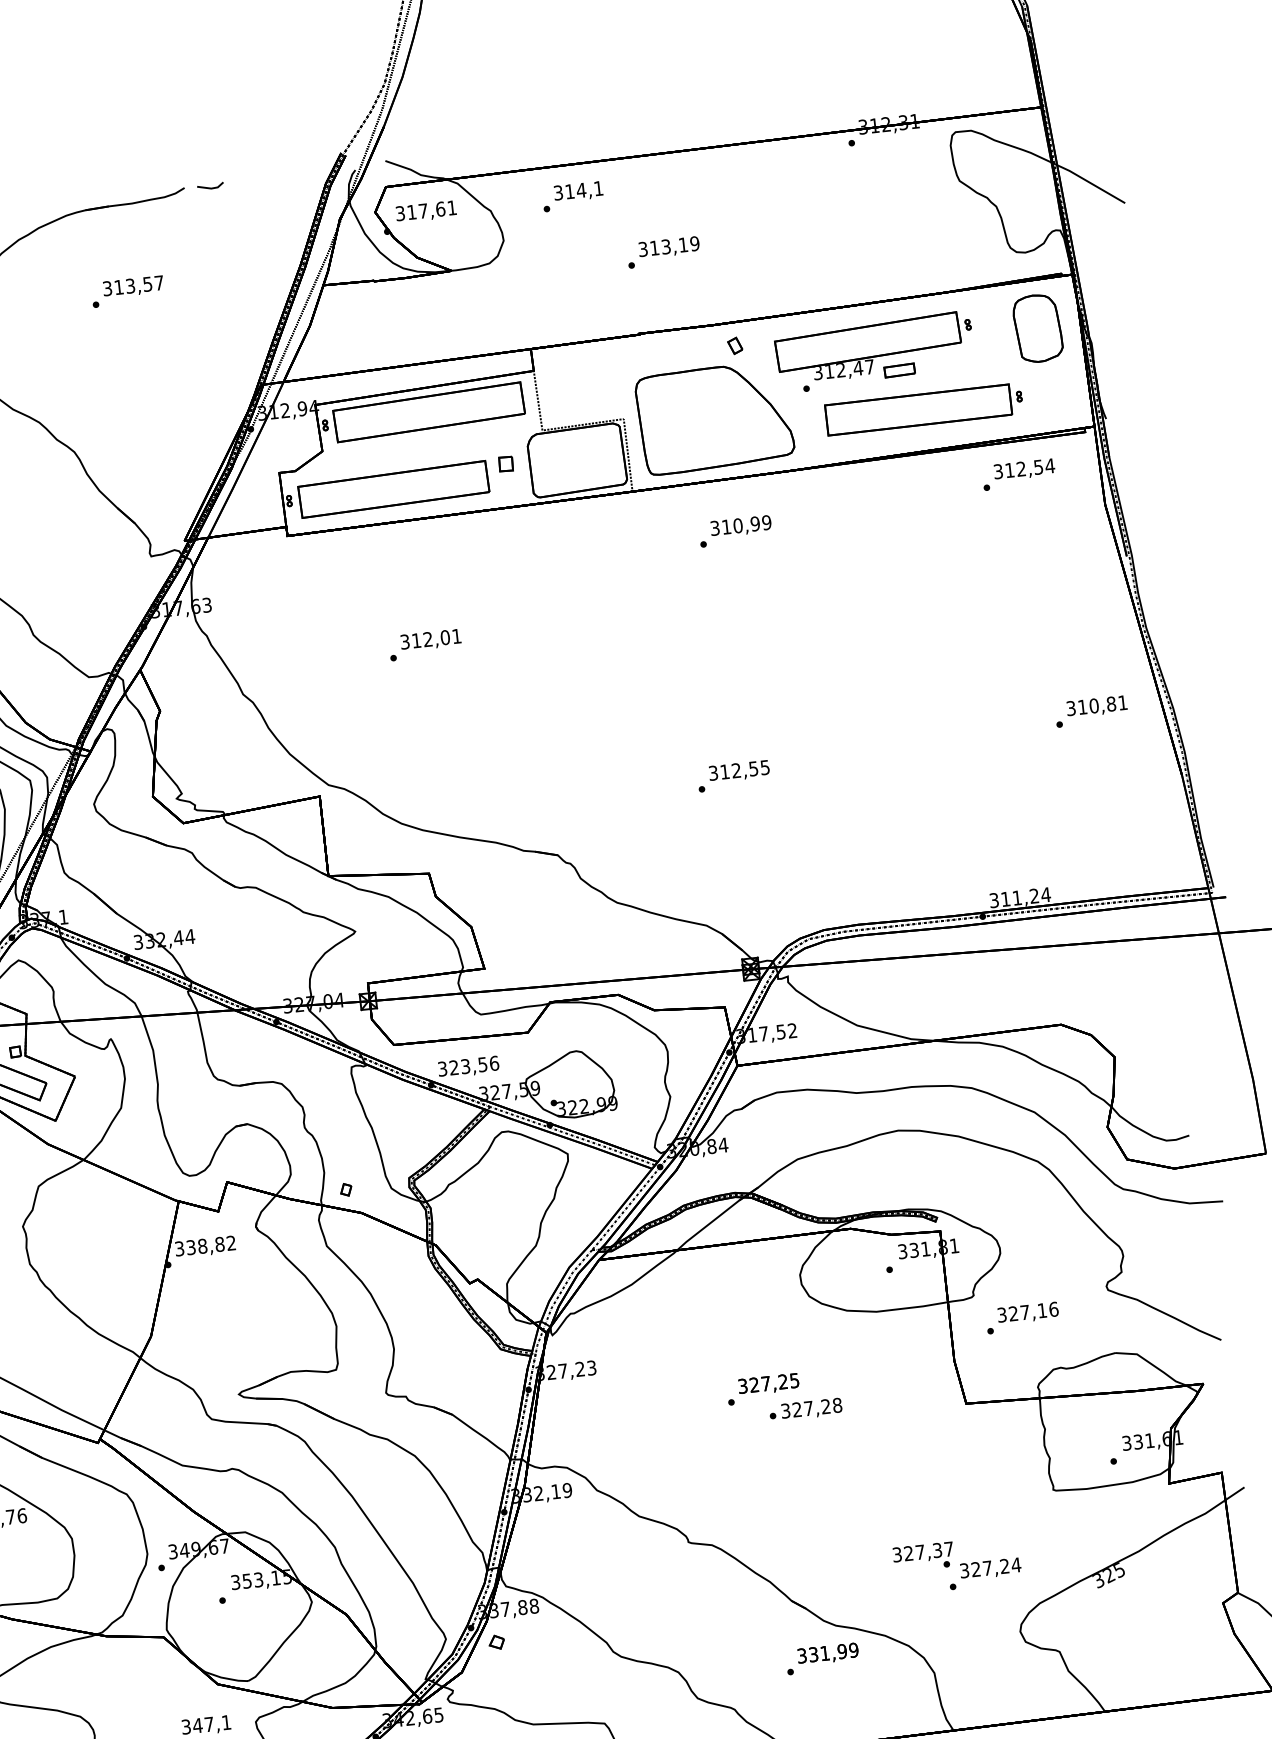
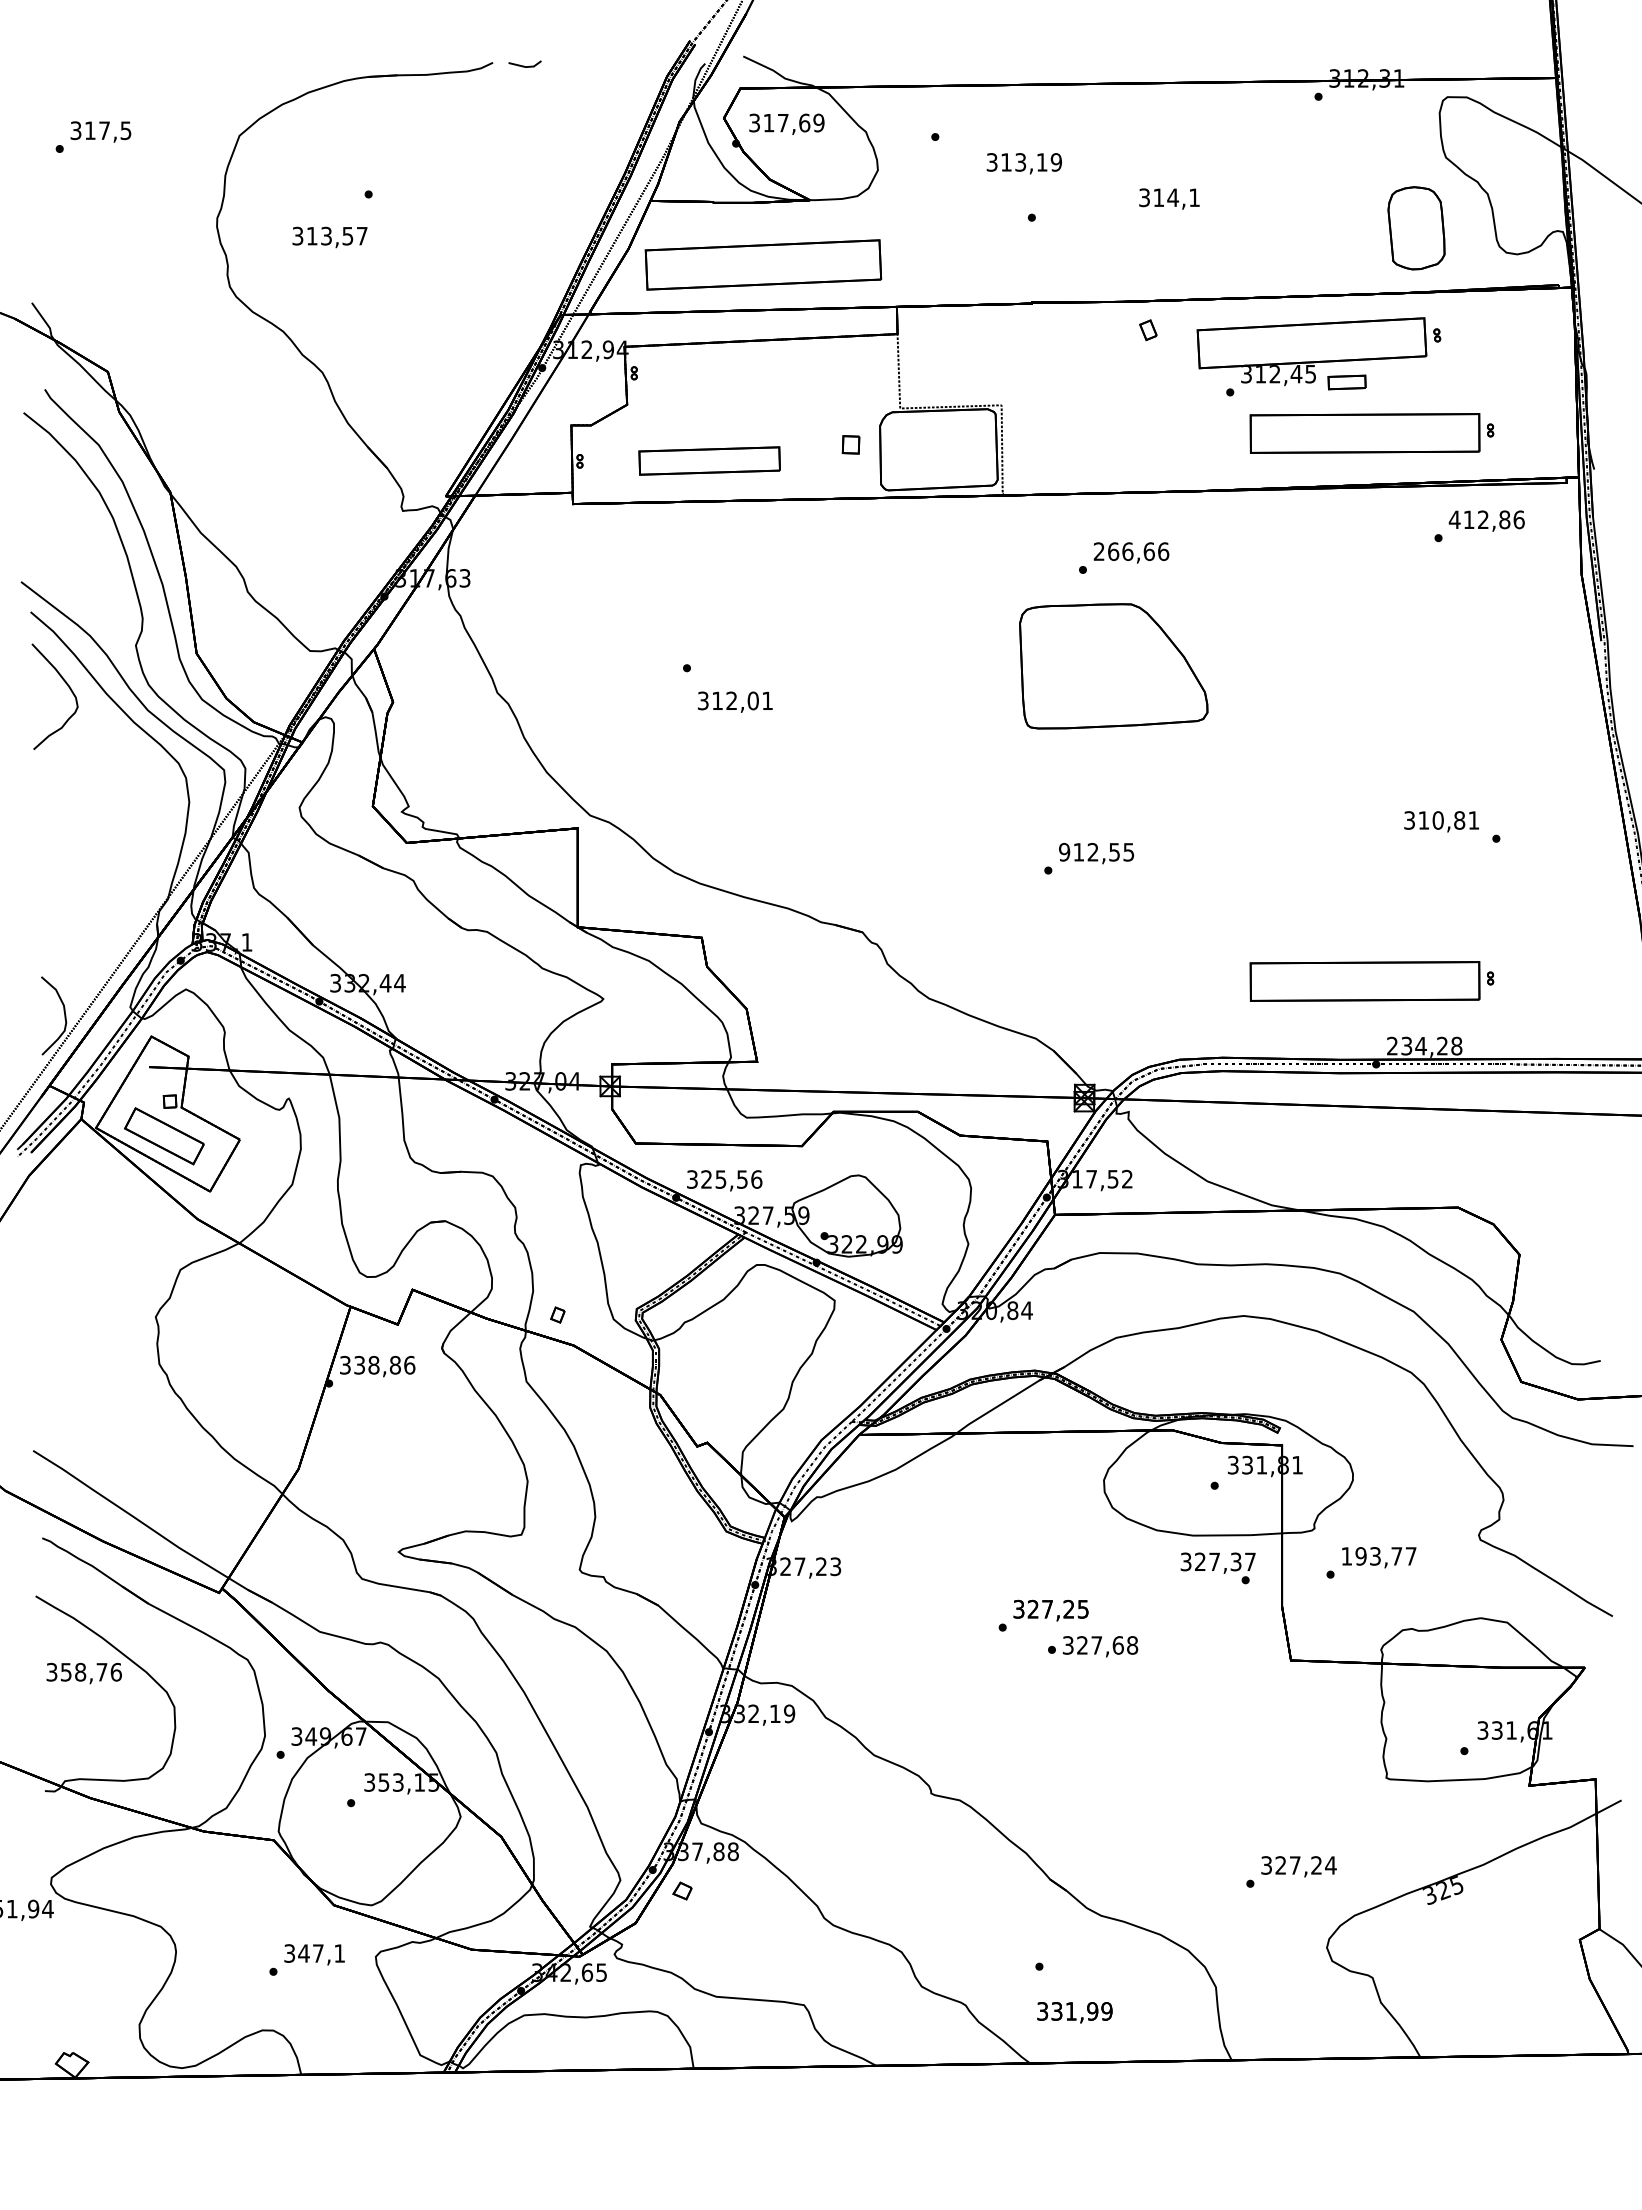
text: (578, 191) -> (1169, 198), moved
text: (451, 207) -> (818, 122), 317,61 -> 317,69
text: (668, 247) -> (1023, 163), moved
text: (133, 286) -> (329, 237), moved
part: (1037, 328) -> (1416, 228), moved
text: (869, 367) -> (1310, 374), 312,47 -> 312,45
part: (429, 411) -> (763, 264), moved
part: (714, 418) -> (1113, 666), moved
text: (1023, 468) -> (1486, 519), 312,54 -> 412,86
part: (393, 489) -> (709, 460), size x0.6
text: (741, 525) -> (1131, 551), 310,99 -> 266,66
text: (431, 639) -> (735, 701), moved
text: (1096, 706) -> (1441, 821), moved
text: (713, 773) -> (1064, 852), 312,55 -> 912,55
part: (971, 850) -> (1371, 981), added
text: (1019, 897) -> (1424, 1045), 311,24 -> 234,28
text: (466, 1066) -> (721, 1179), 323,56 -> 325,56
text: (231, 1242) -> (409, 1364), 338,82 -> 338,86
text: (1027, 1312) -> (1378, 1556), 327,16 -> 193,77
text: (825, 1406) -> (1117, 1645), 327,28 -> 327,68
text: (923, 1557) -> (1217, 1568), moved
text: (827, 1654) -> (1074, 2012), moved

